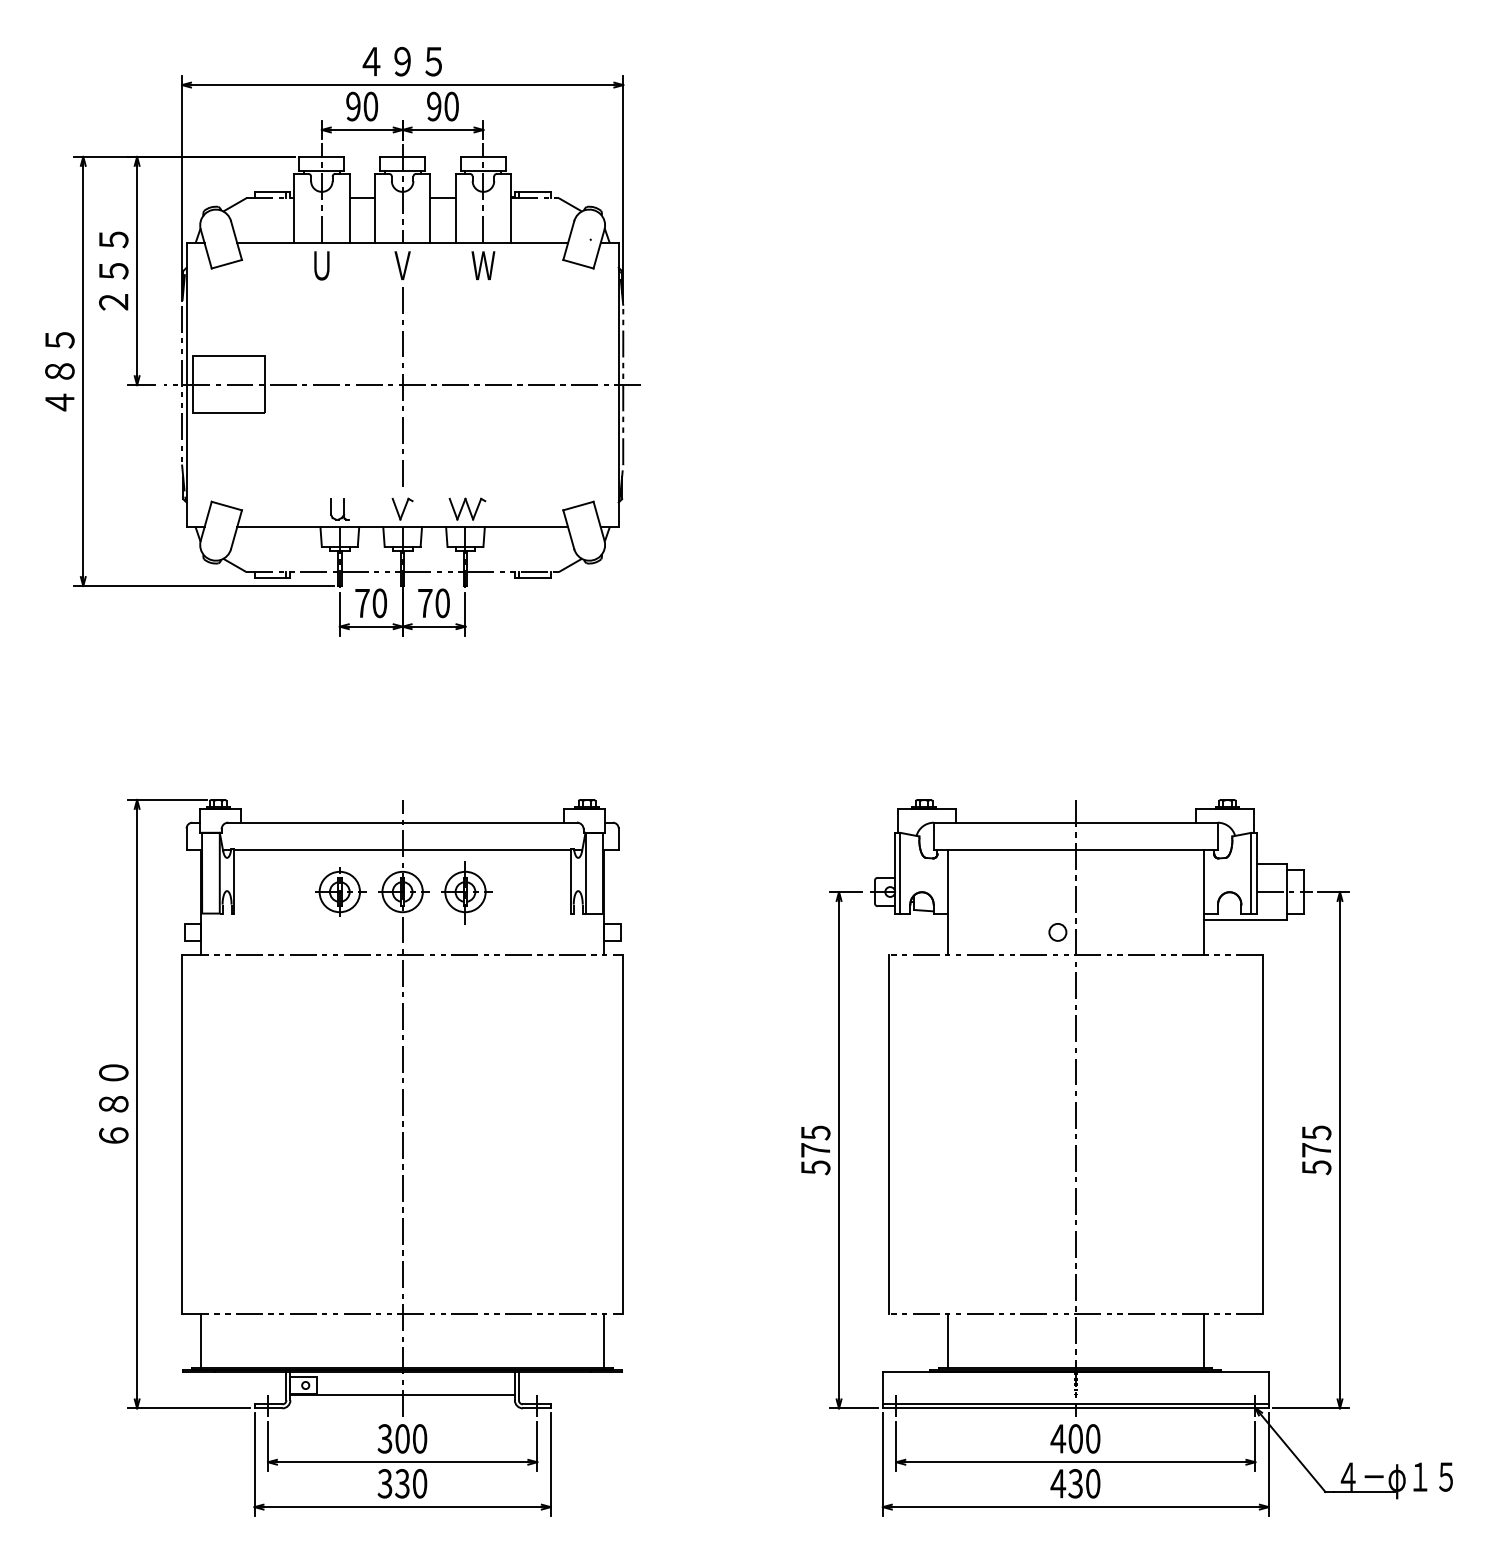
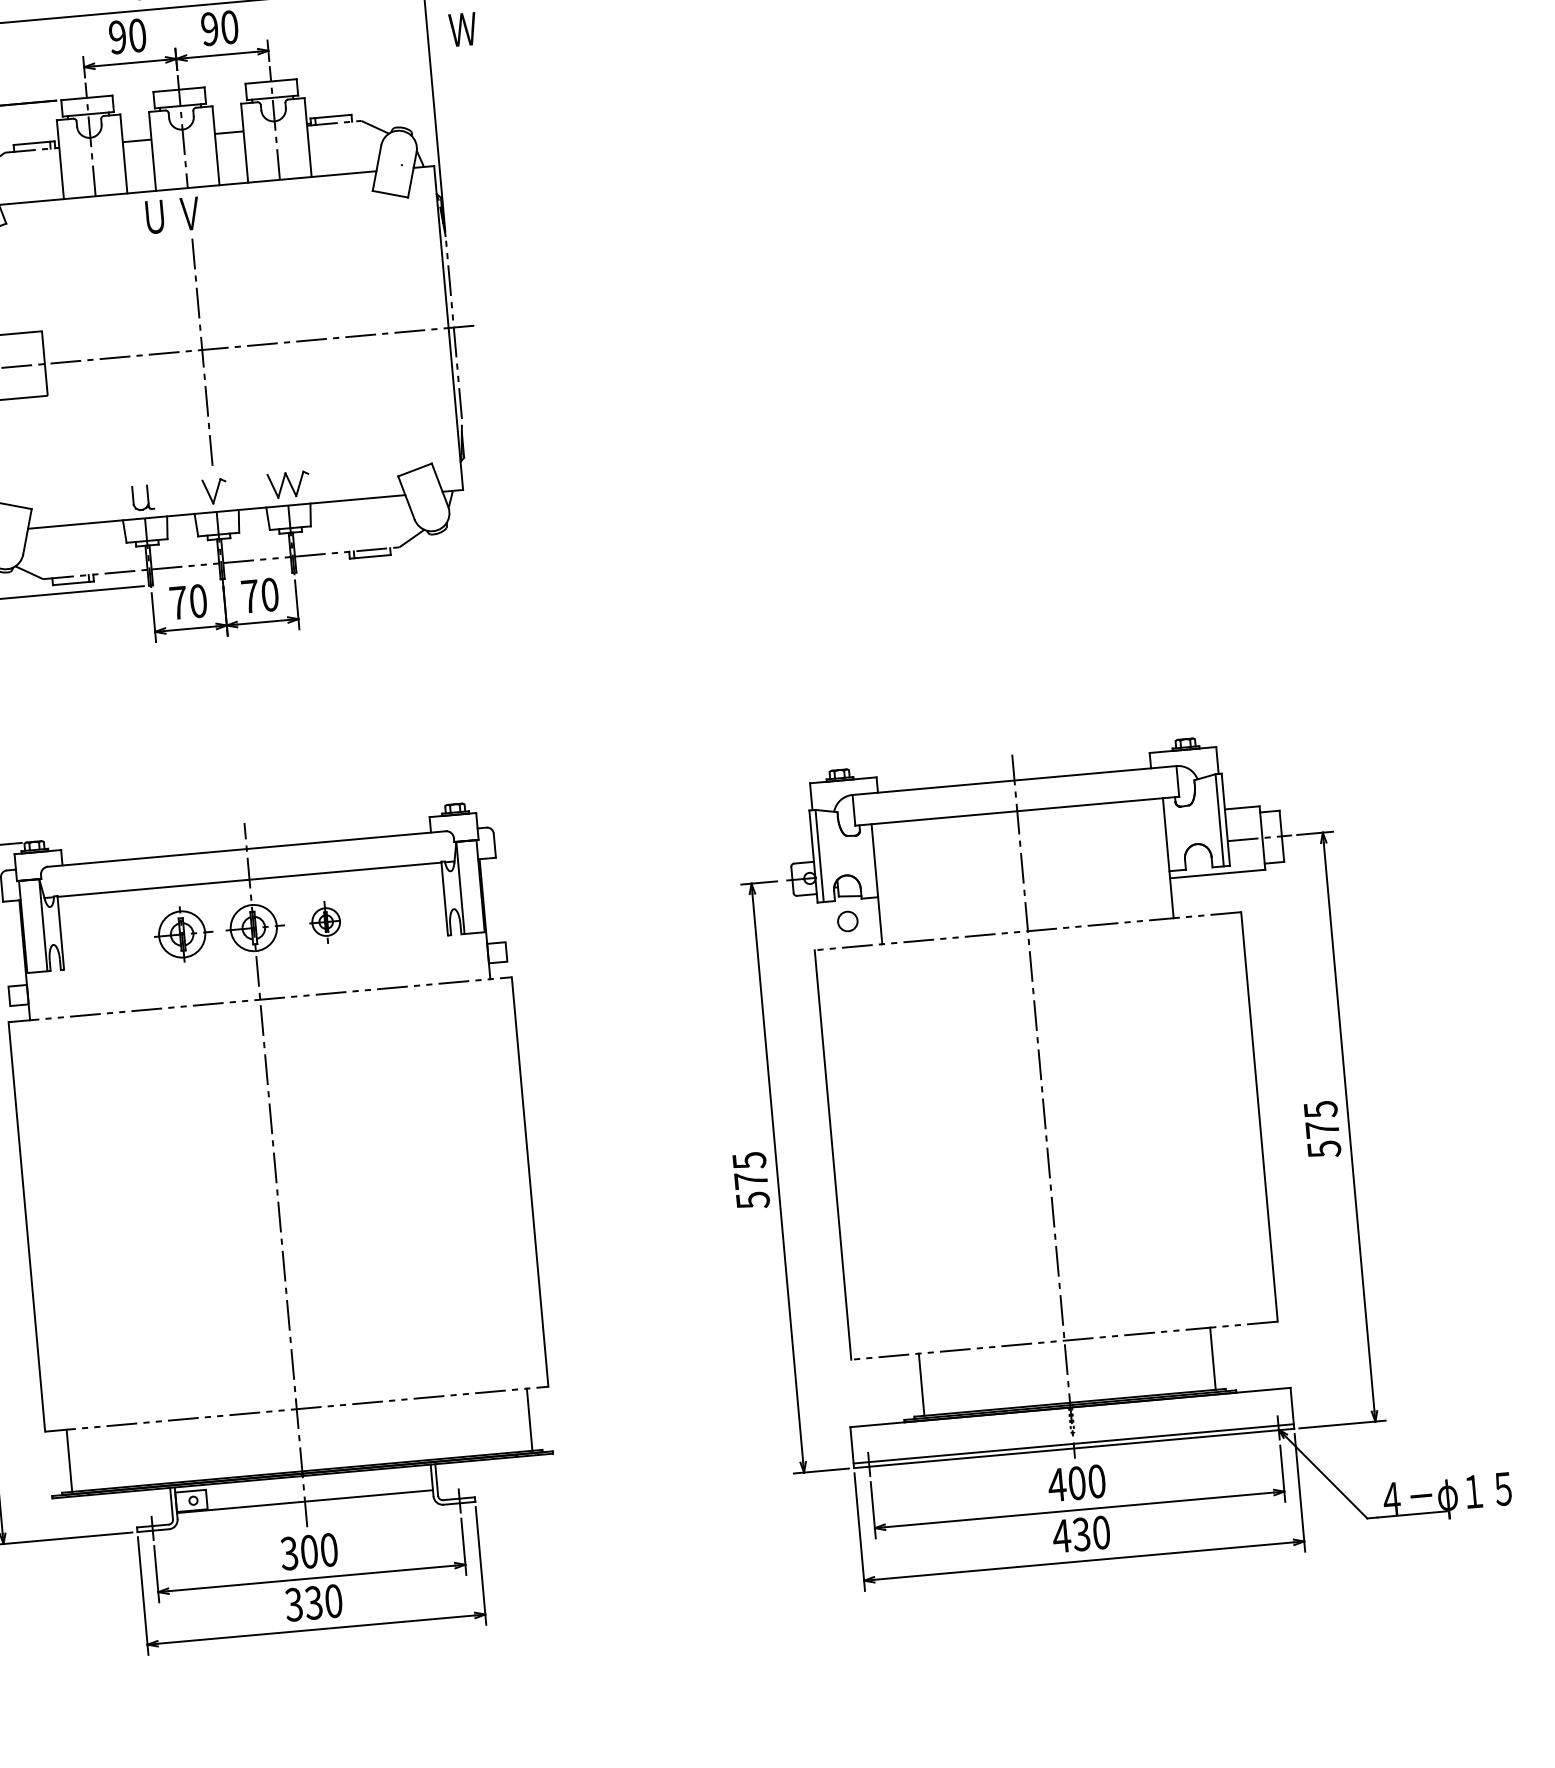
text: (321, 265) -> (154, 216), moved
text: (483, 265) -> (463, 29), moved
part: (466, 892) -> (326, 922), size x0.6
circle: (1057, 932) -> (847, 921), moved

